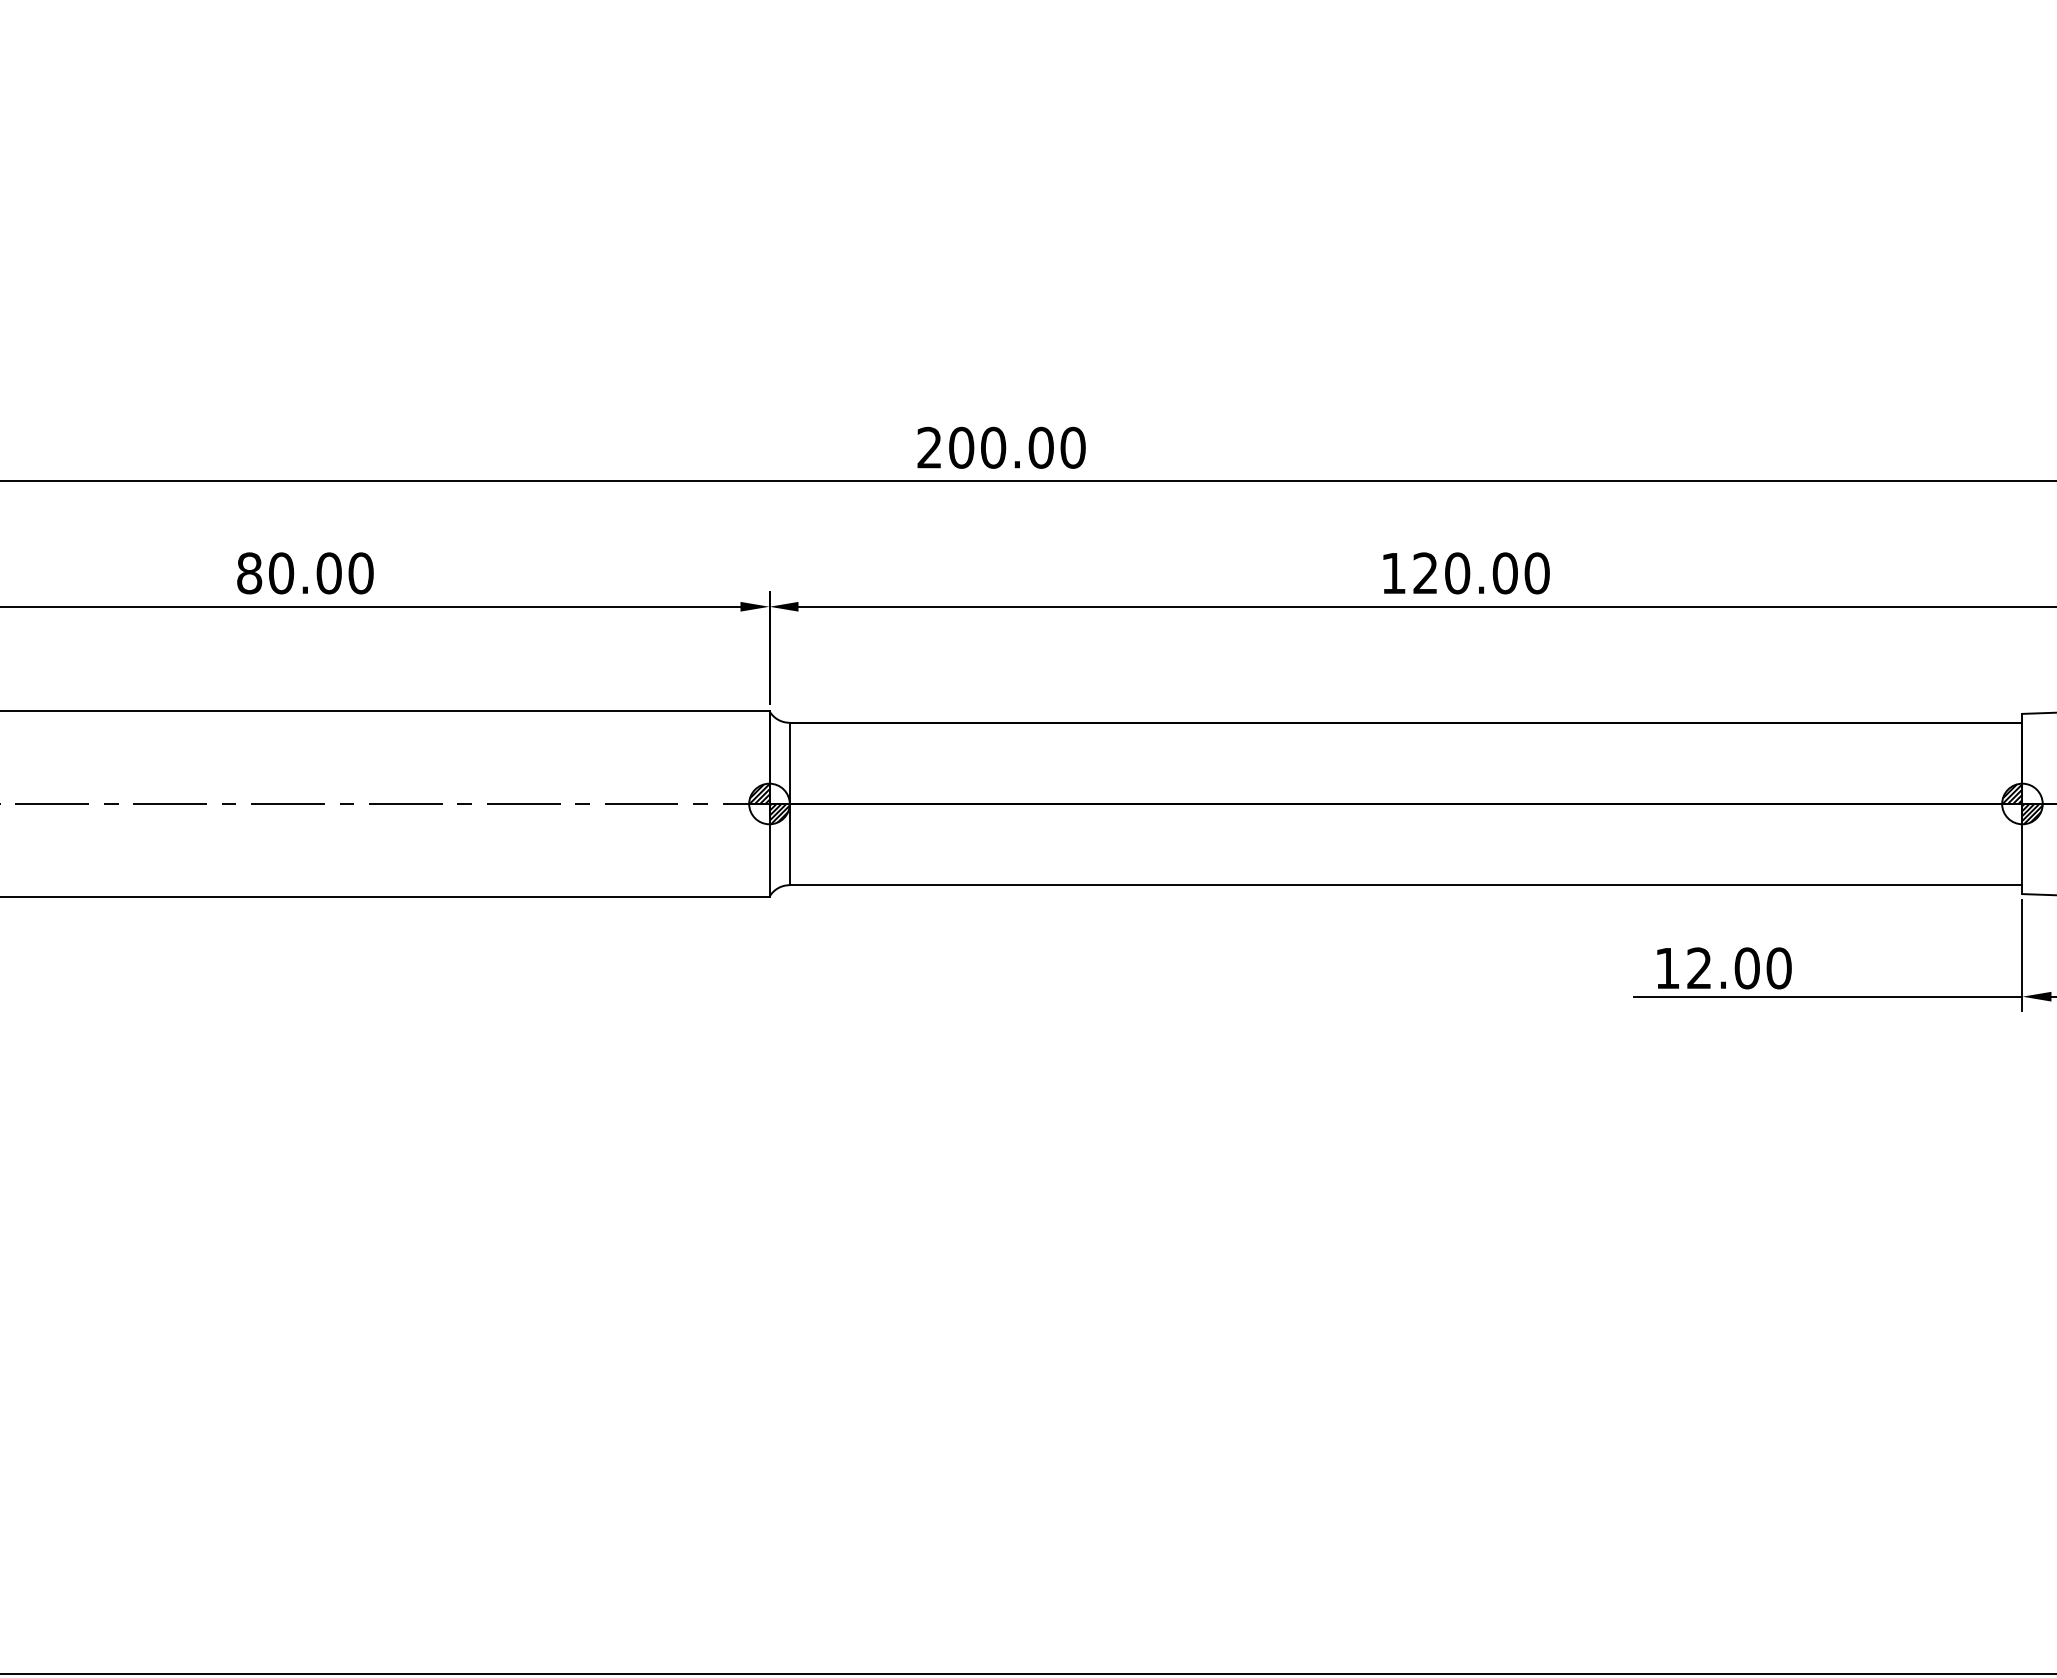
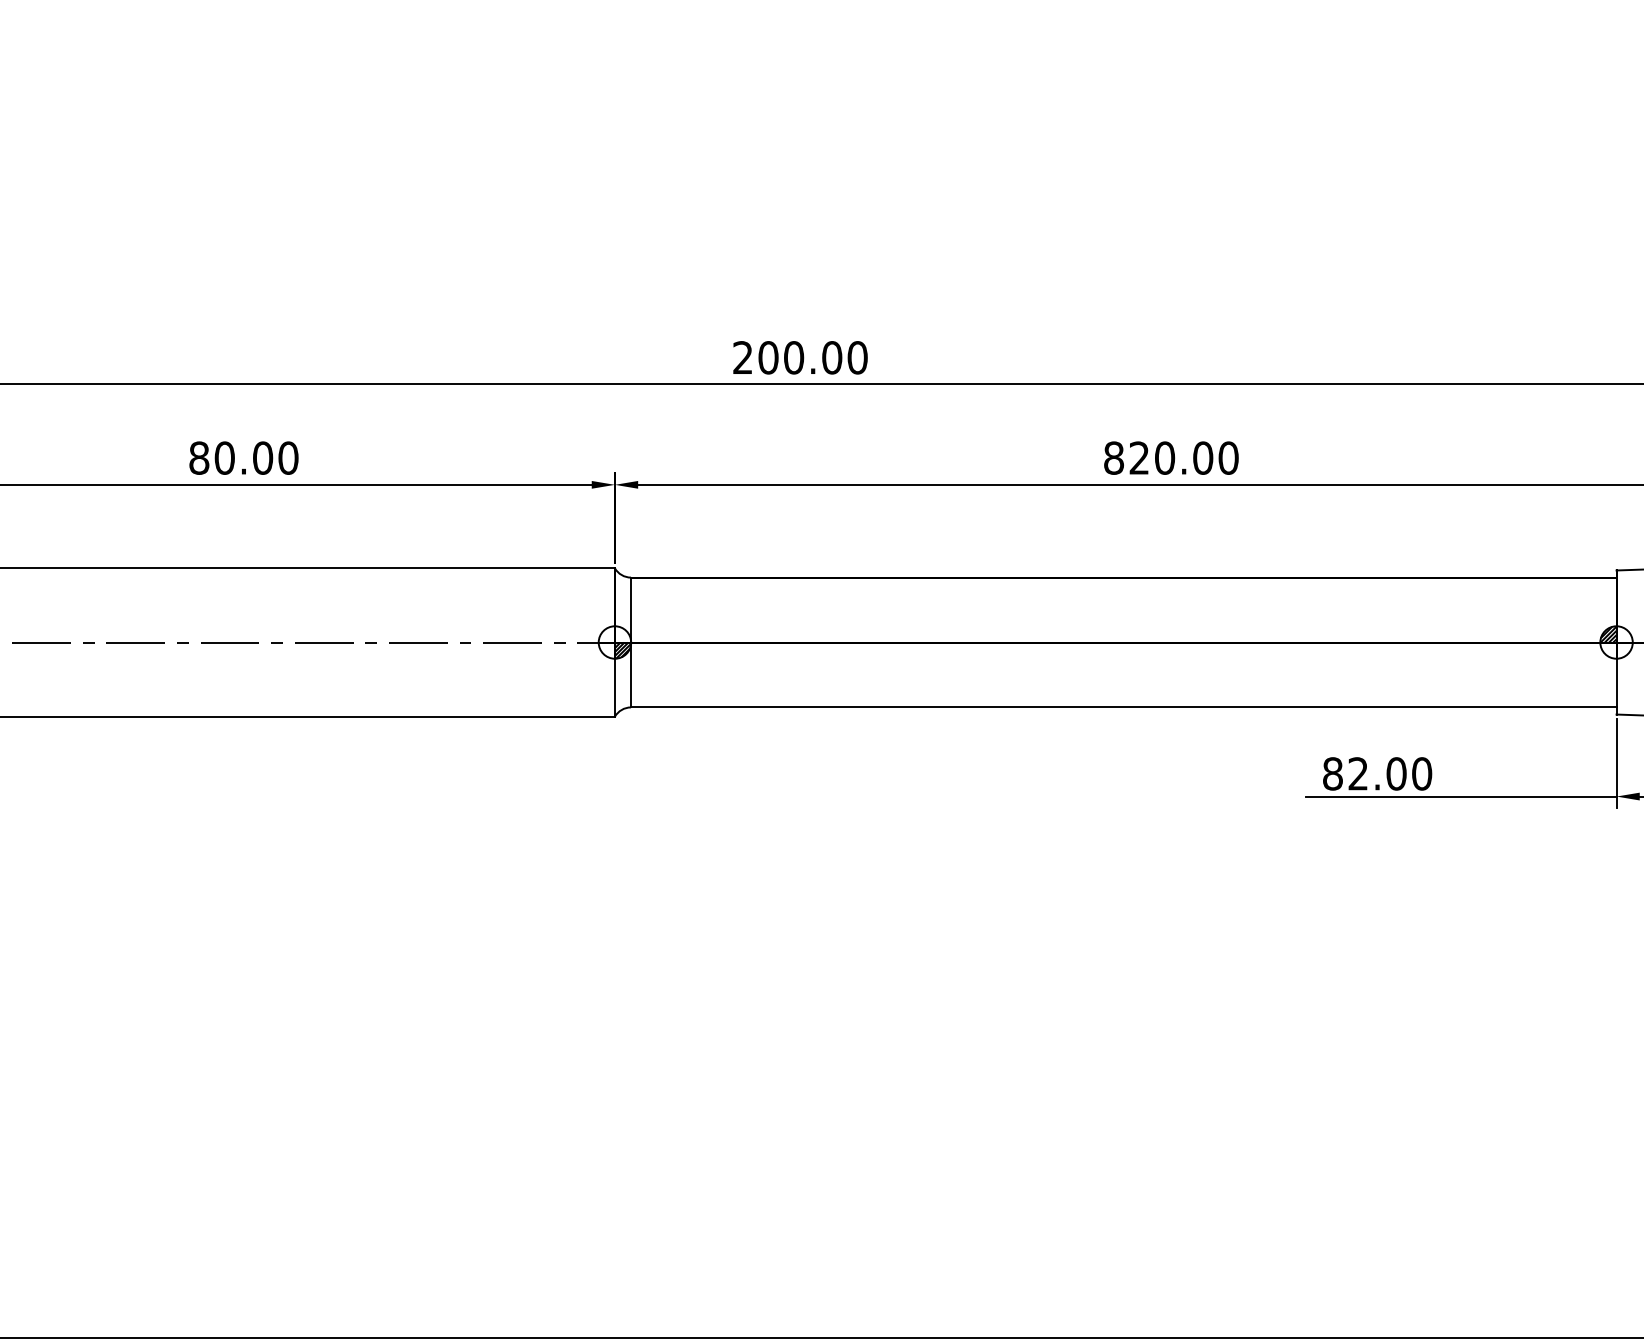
text: (1393, 573) -> (1113, 458), 120.00 -> 820.00
hatch: (759, 794) -> (606, 634), removed
hatch: (2032, 814) -> (1624, 650), removed
text: (1667, 968) -> (1332, 774), 12.00 -> 82.00

